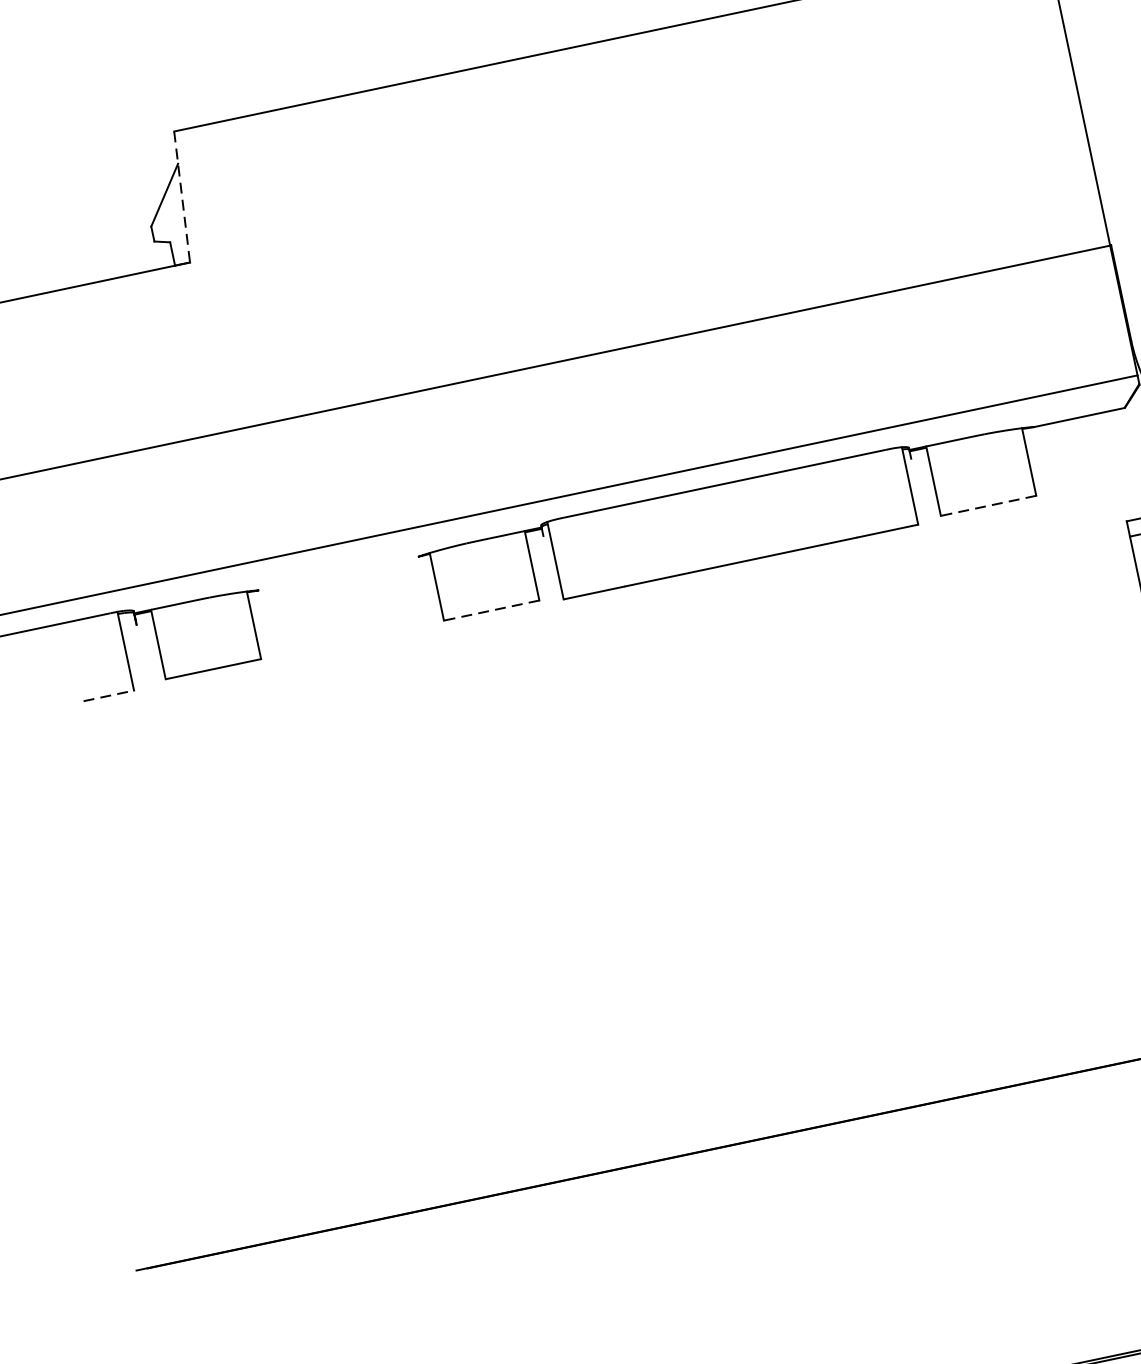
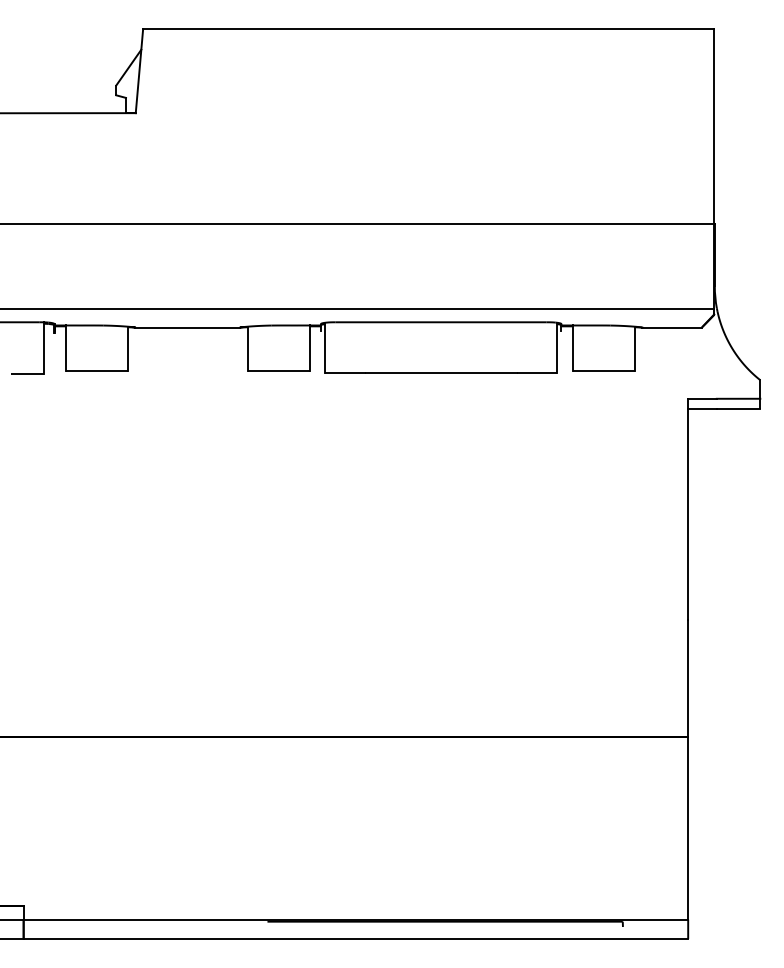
line: (182, 197) -> (139, 71), dashed -> solid
line: (988, 505) -> (603, 370), dashed -> solid
line: (338, 573) -> (187, 327), added
line: (491, 610) -> (278, 370), dashed -> solid
line: (108, 695) -> (27, 373), dashed -> solid

